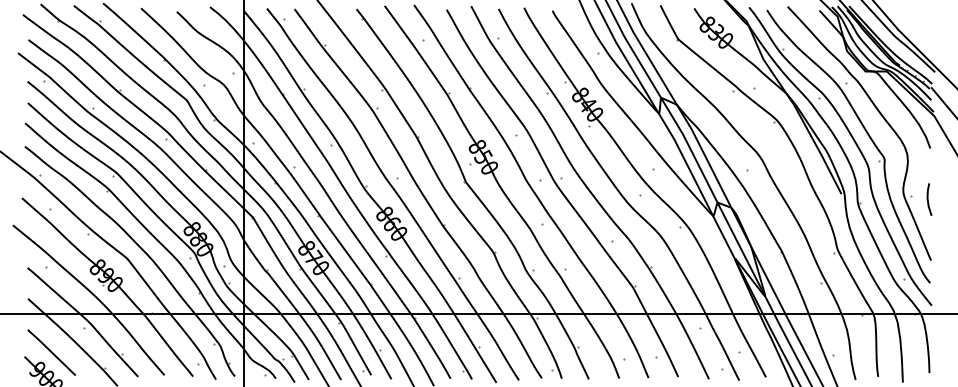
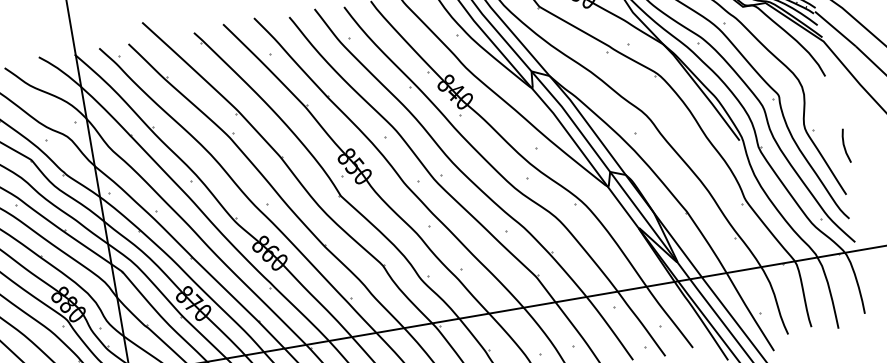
line: (928, 199) -> (844, 145), moved

